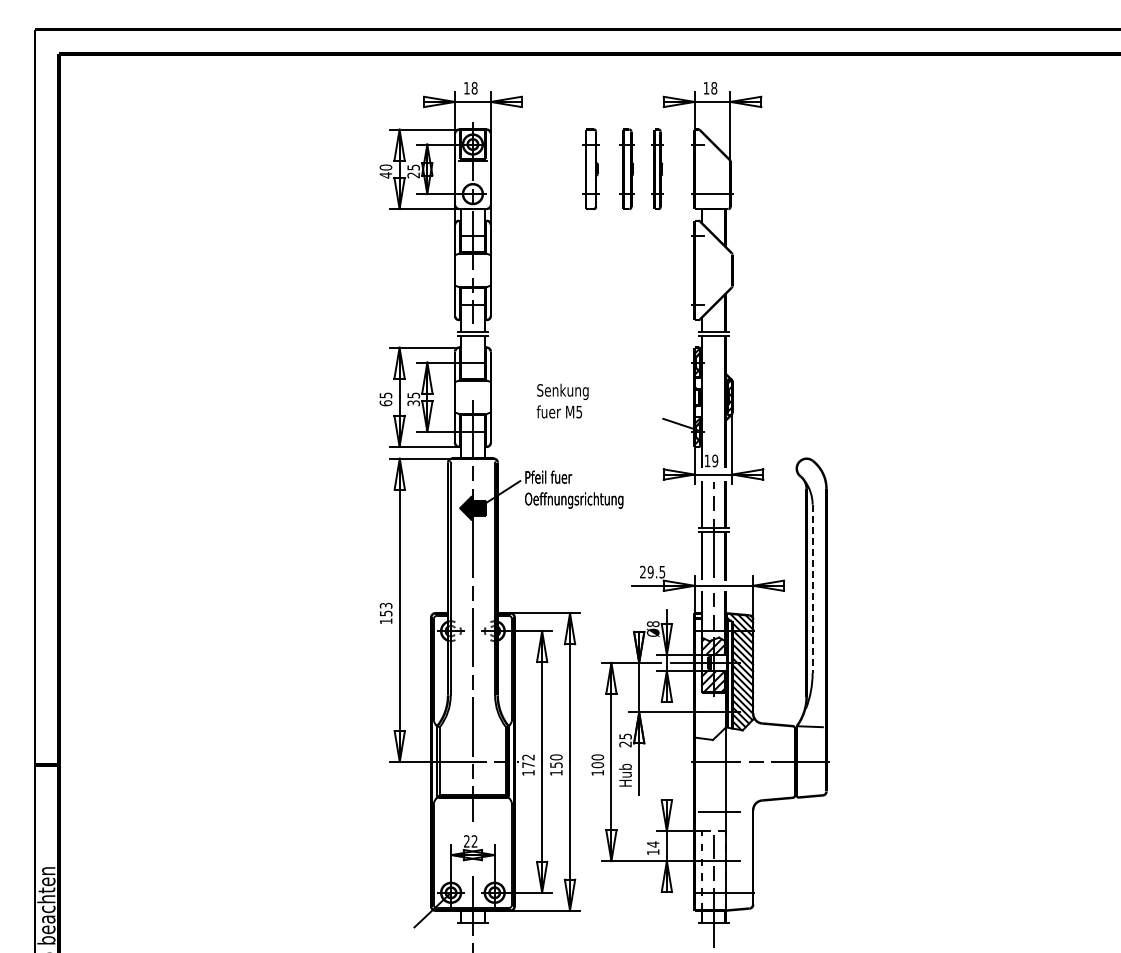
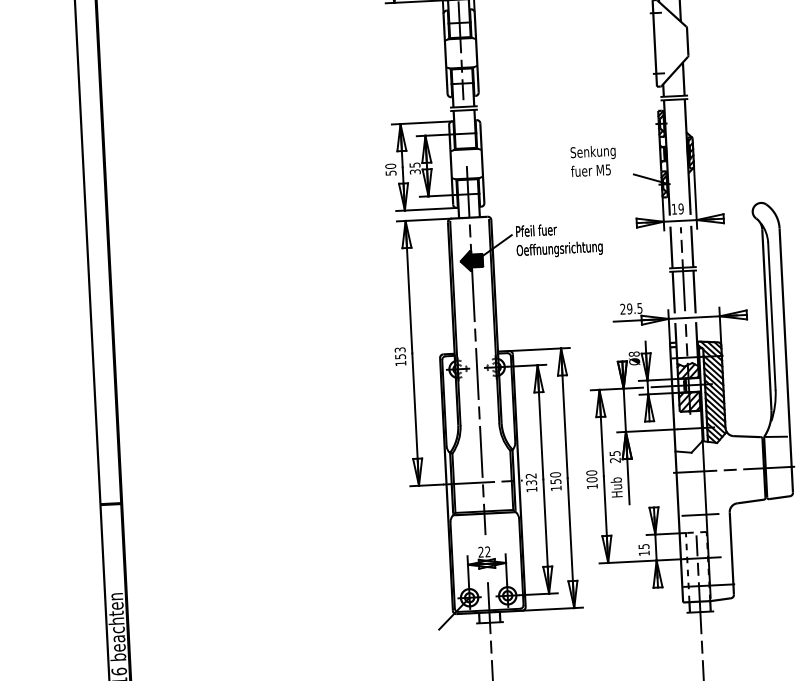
text: (385, 399) -> (390, 169), 65 -> 50
text: (562, 400) -> (593, 160), moved
line: (812, 589) -> (771, 316), dashed -> solid
text: (528, 765) -> (531, 483), 172 -> 132
text: (653, 844) -> (644, 546), 14 -> 15

